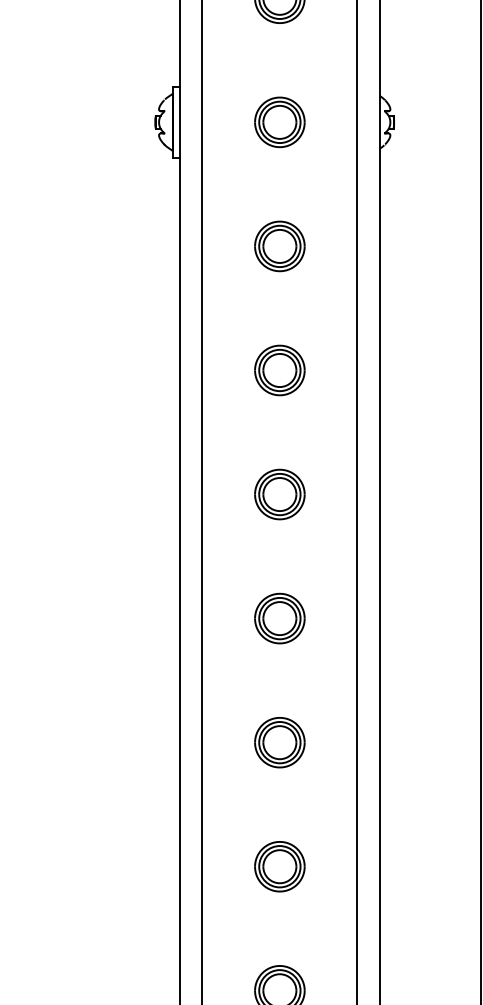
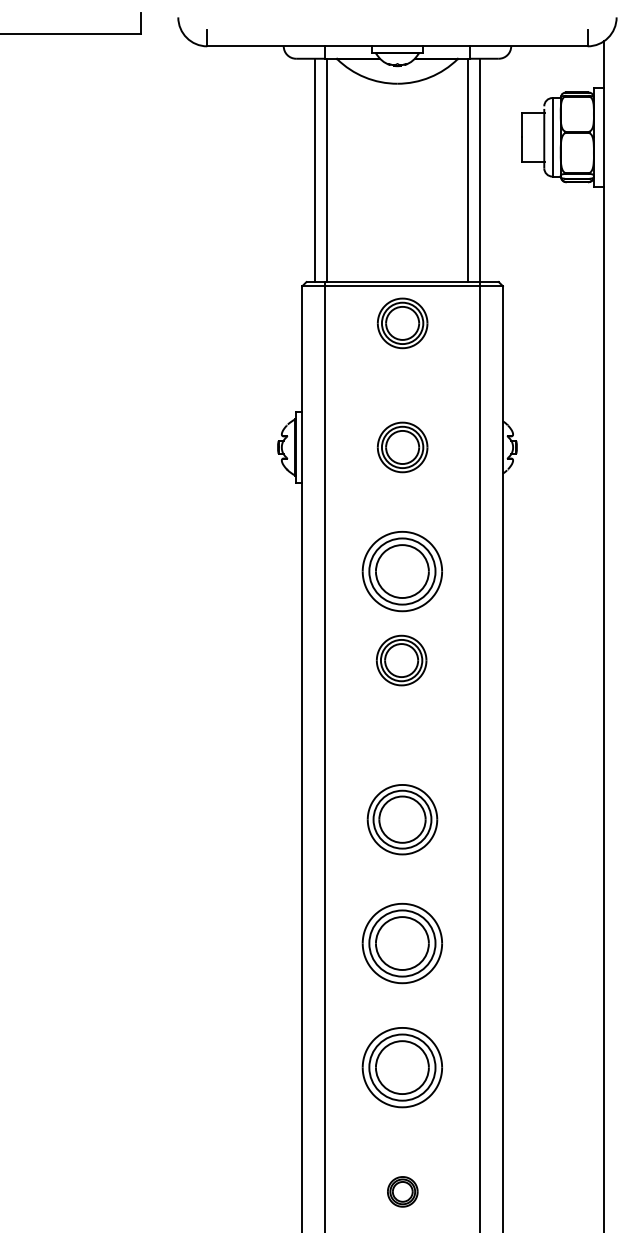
part: (279, 246) -> (402, 571), size x1.6
part: (279, 370) -> (401, 660), moved
part: (279, 494) -> (402, 819), size x1.4
part: (279, 618) -> (402, 943), size x1.6
part: (279, 742) -> (402, 1067), size x1.6
part: (279, 866) -> (402, 1191), size x0.6

